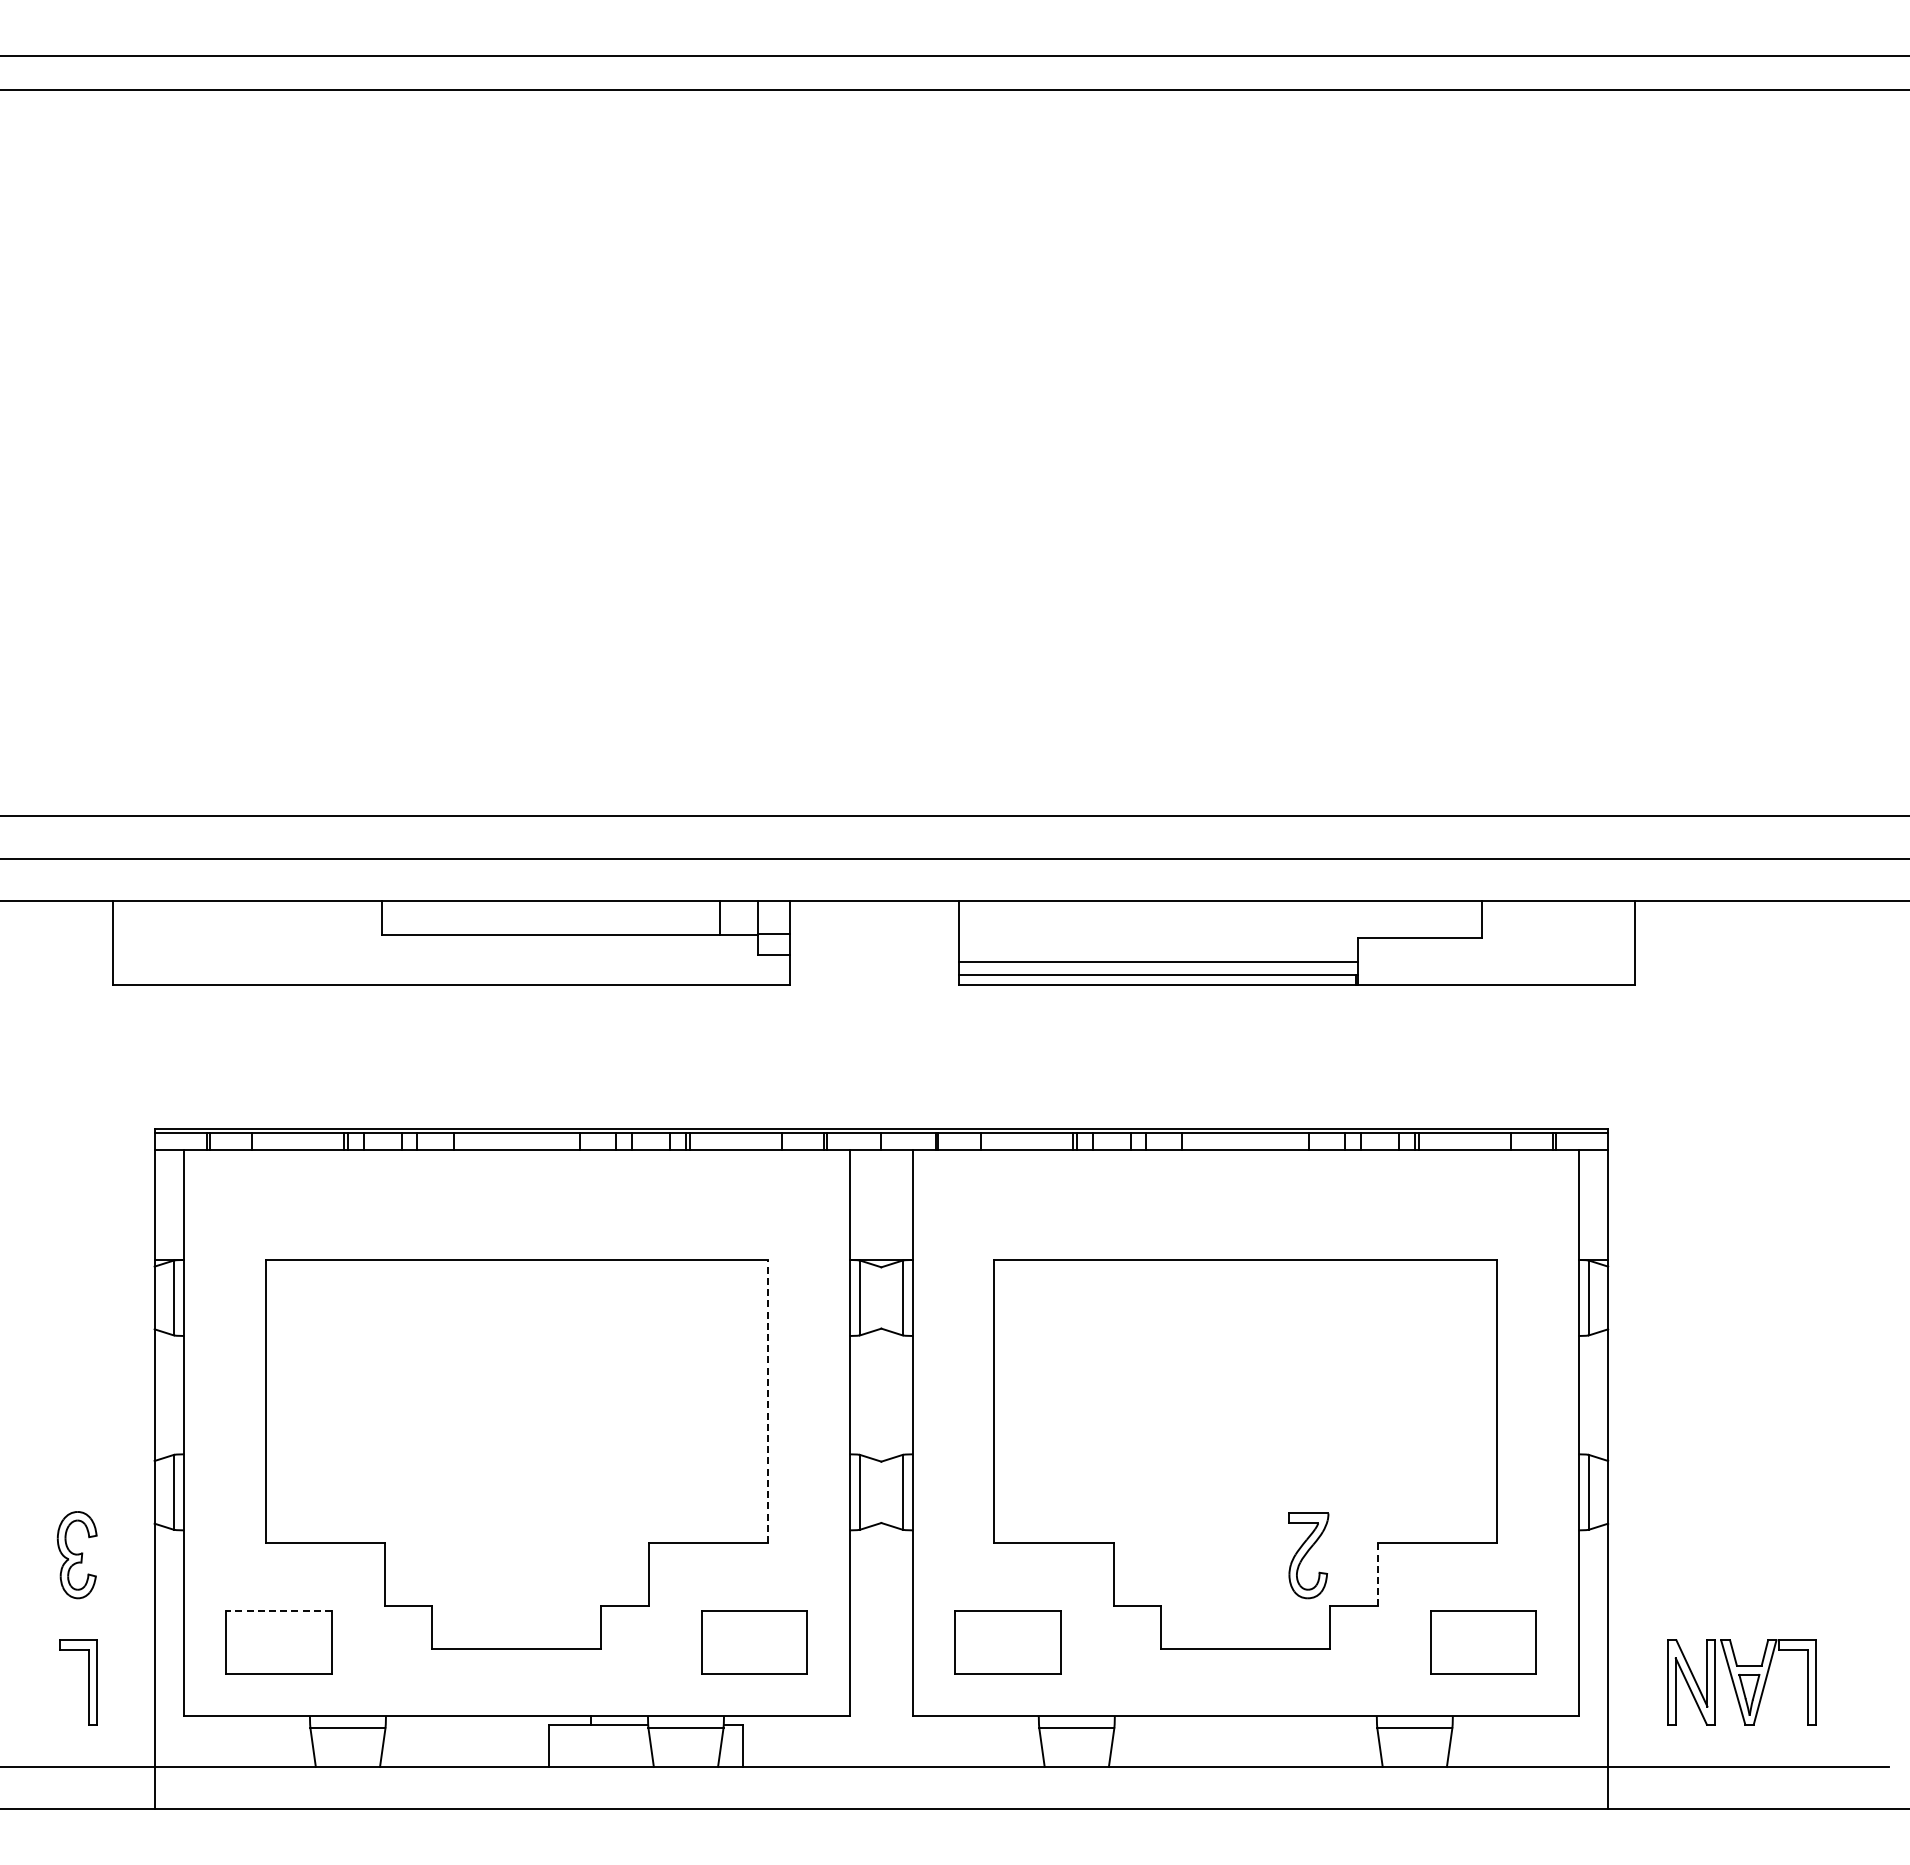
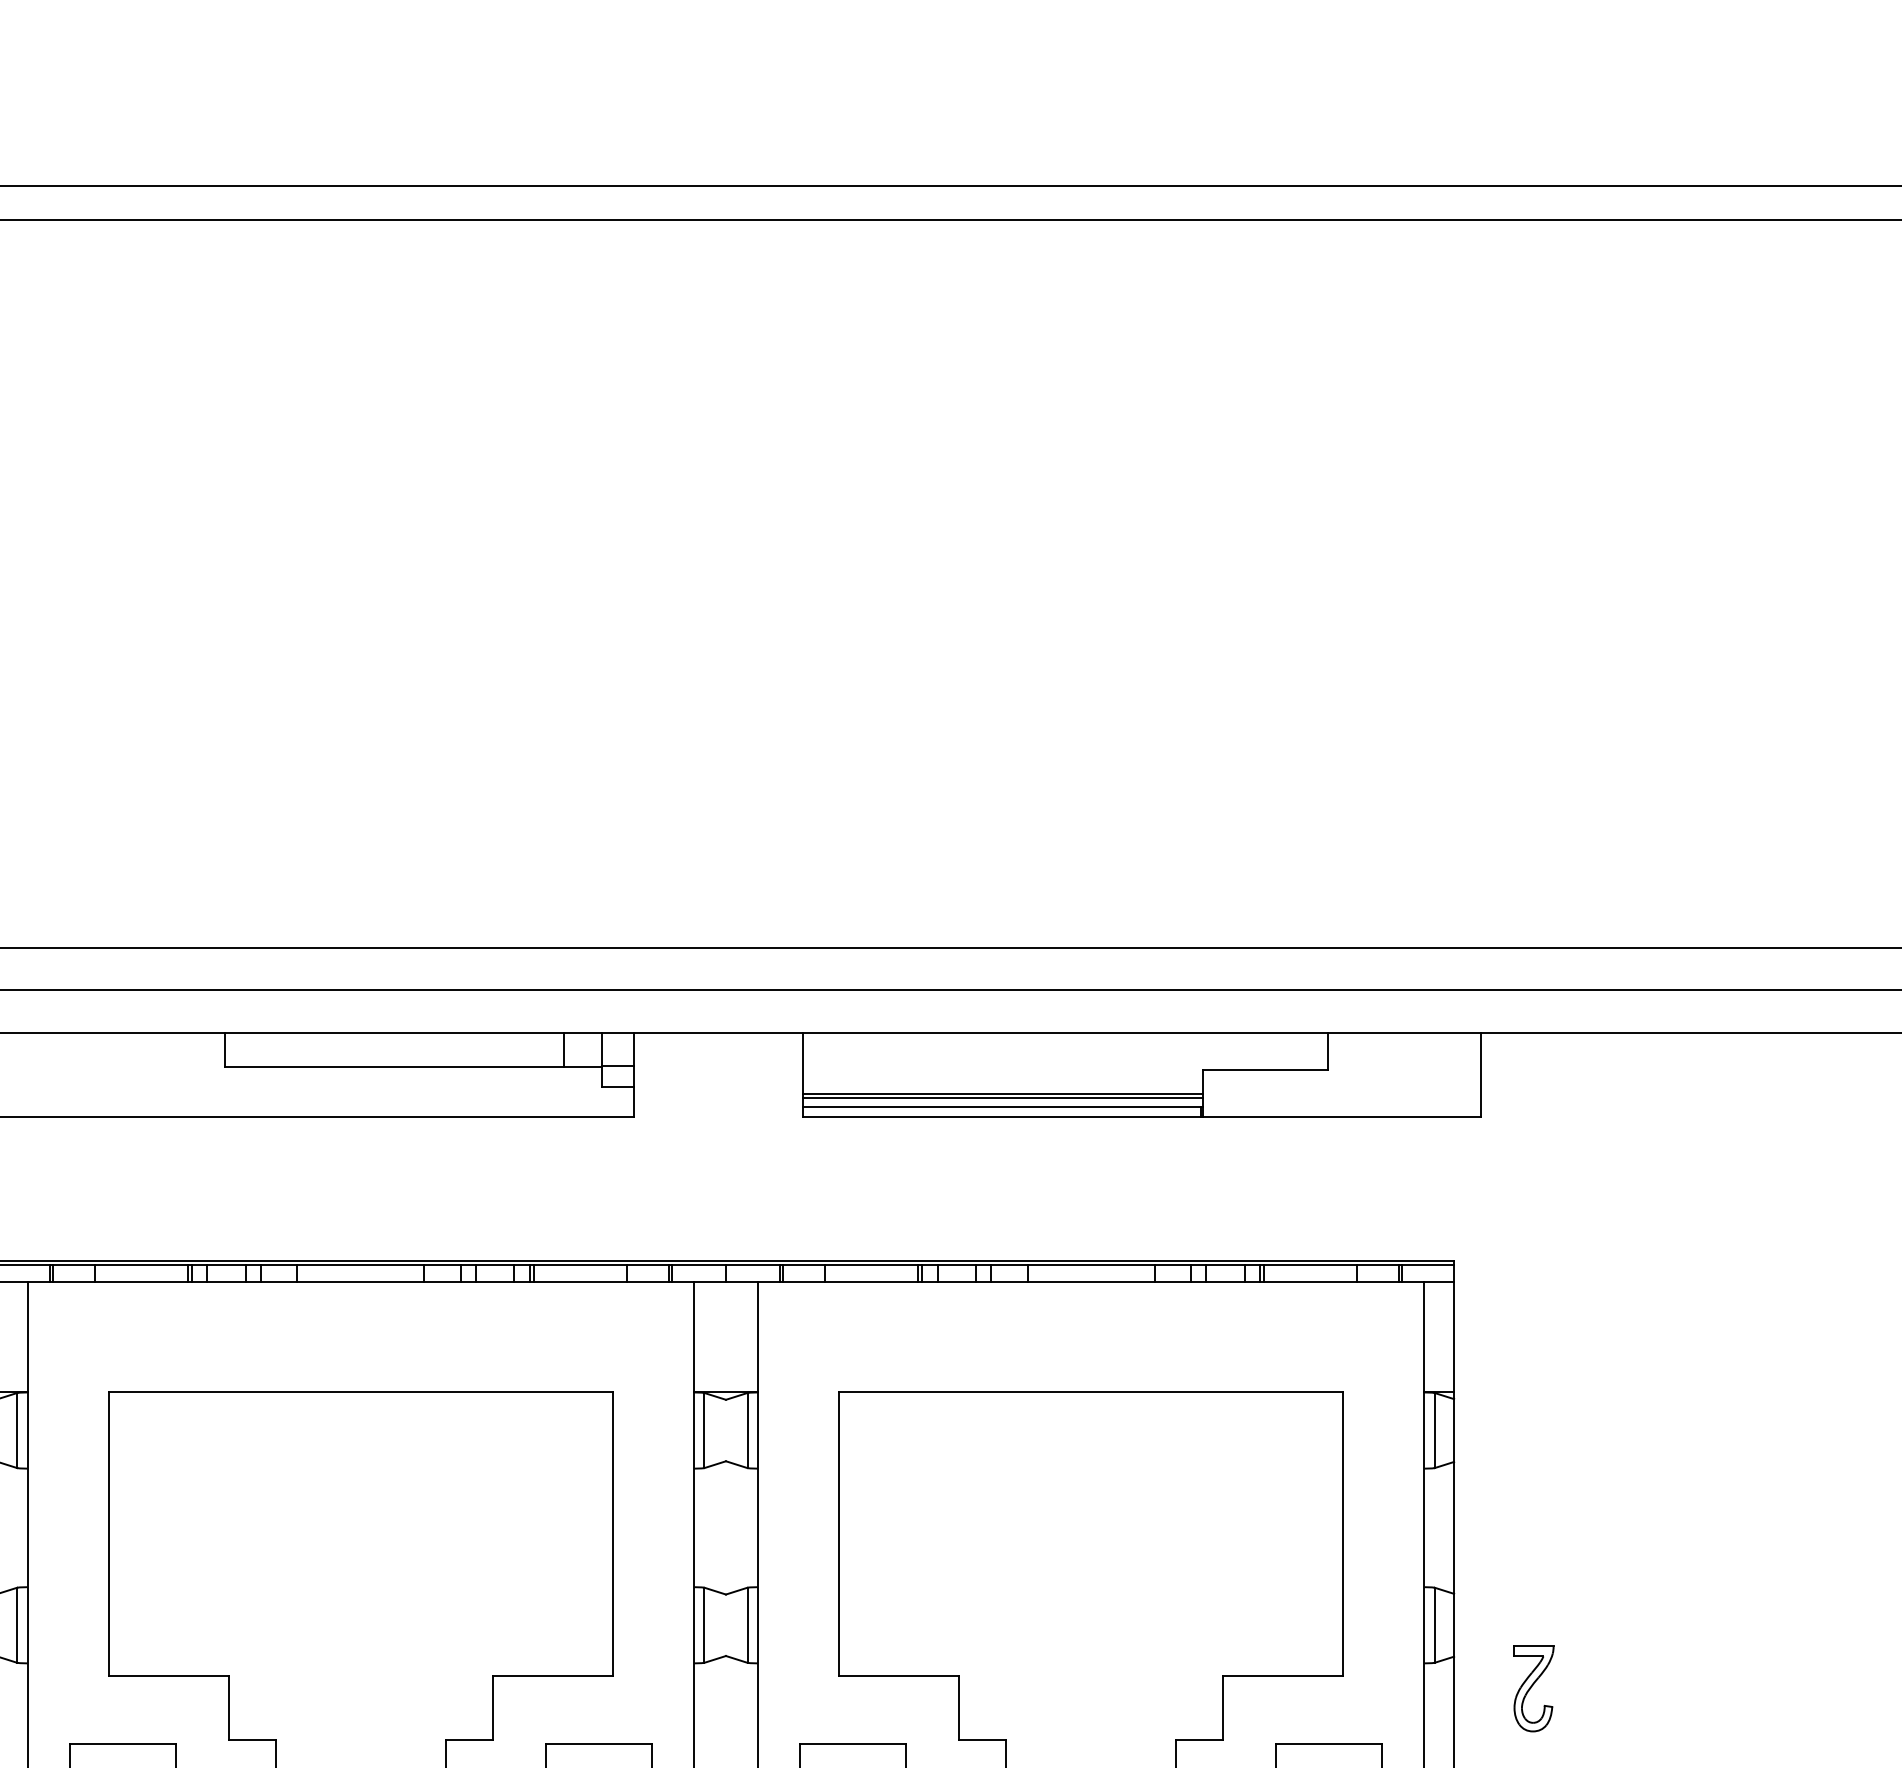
line: (1157, 966) -> (1002, 1098), added
line: (768, 1401) -> (612, 1534), dashed -> solid
part: (1308, 1555) -> (1533, 1688), moved
line: (1377, 1574) -> (1223, 1707), dashed -> solid
line: (279, 1610) -> (122, 1743), dashed -> solid

